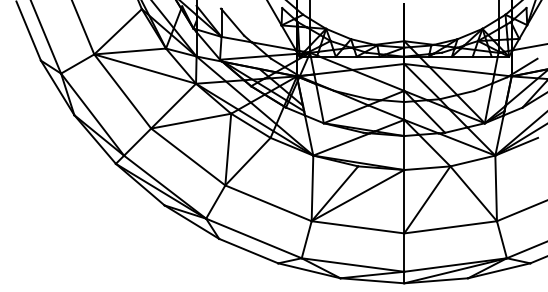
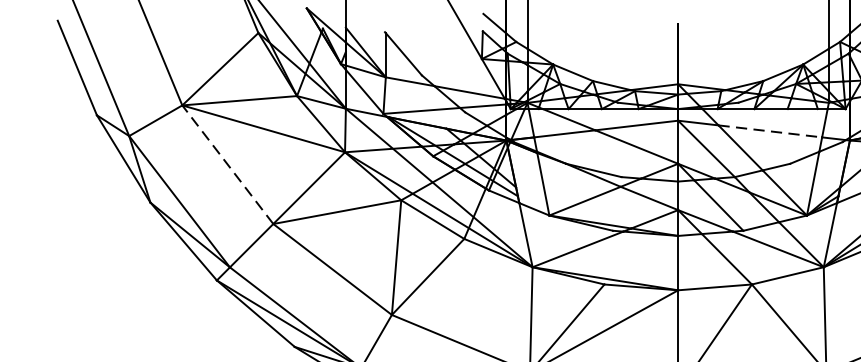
line: (461, 70) -> (769, 131), solid -> dashed
line: (122, 91) -> (227, 164), solid -> dashed

